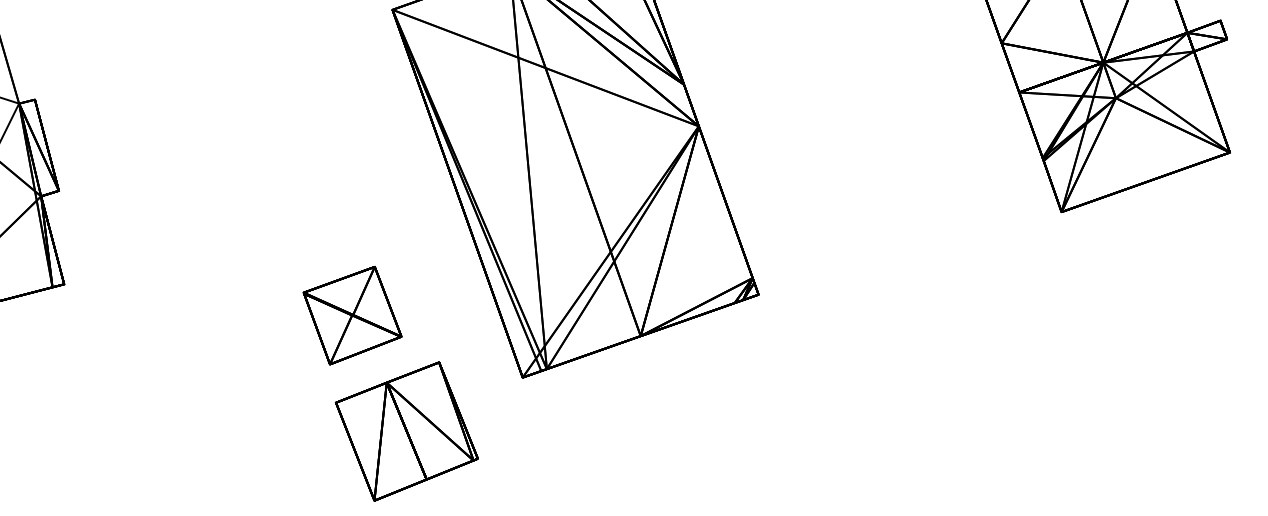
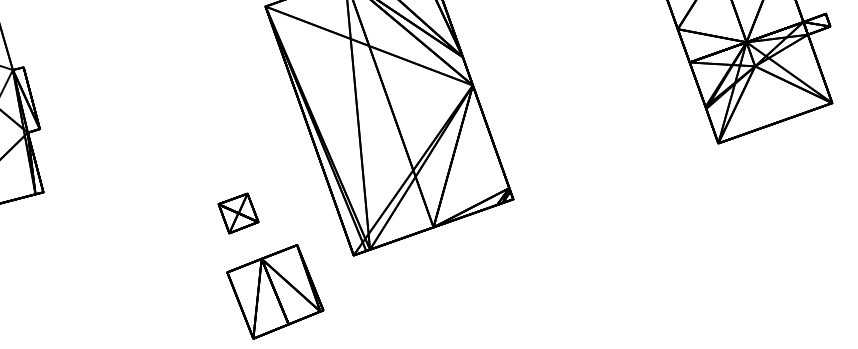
part: (352, 315) -> (238, 213), size x0.6

